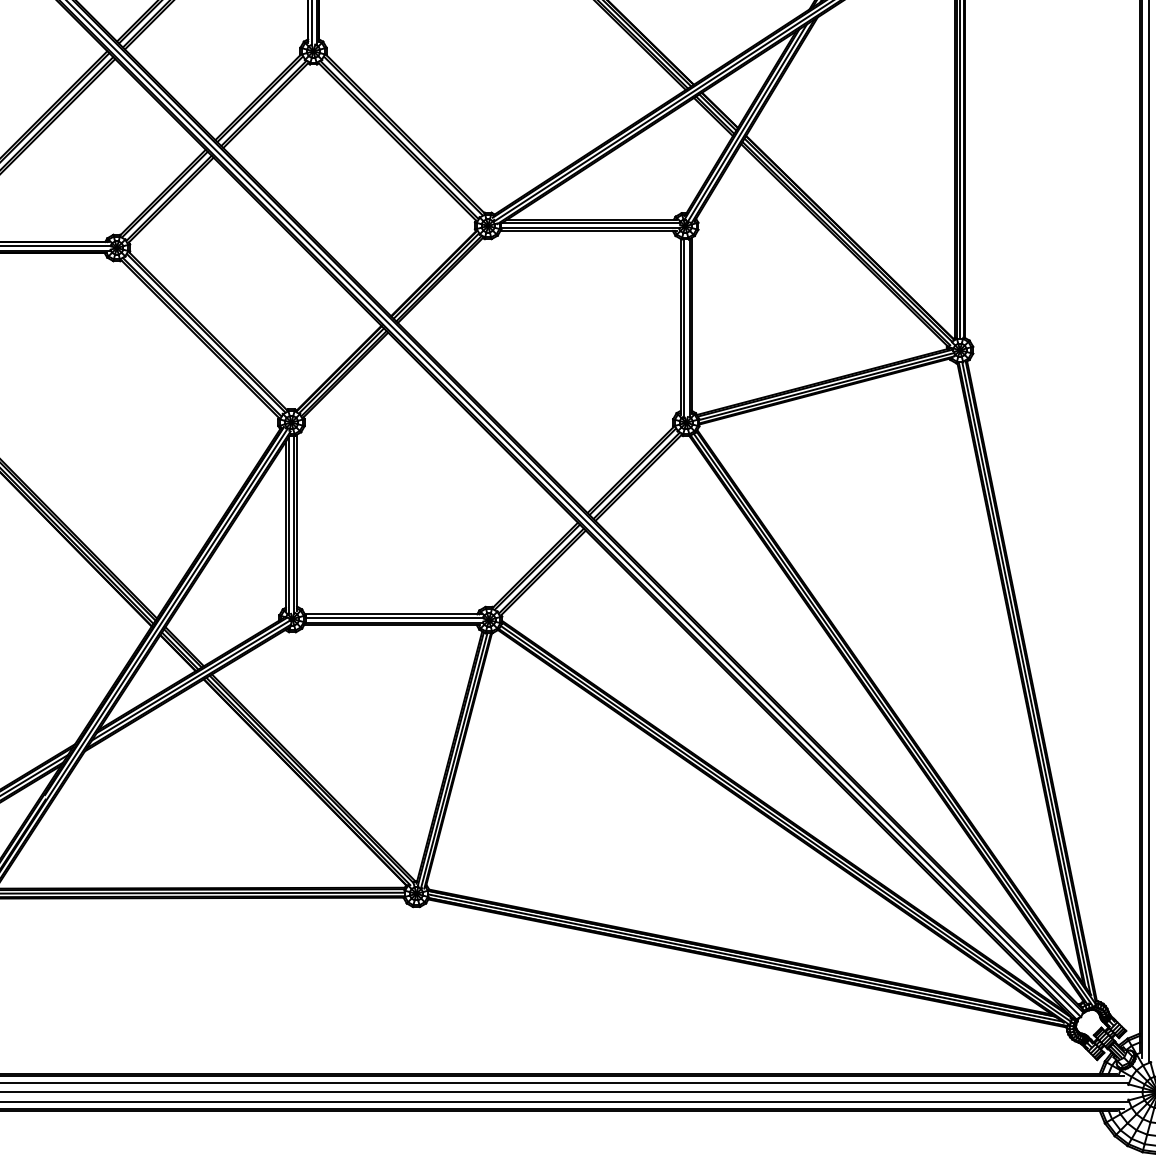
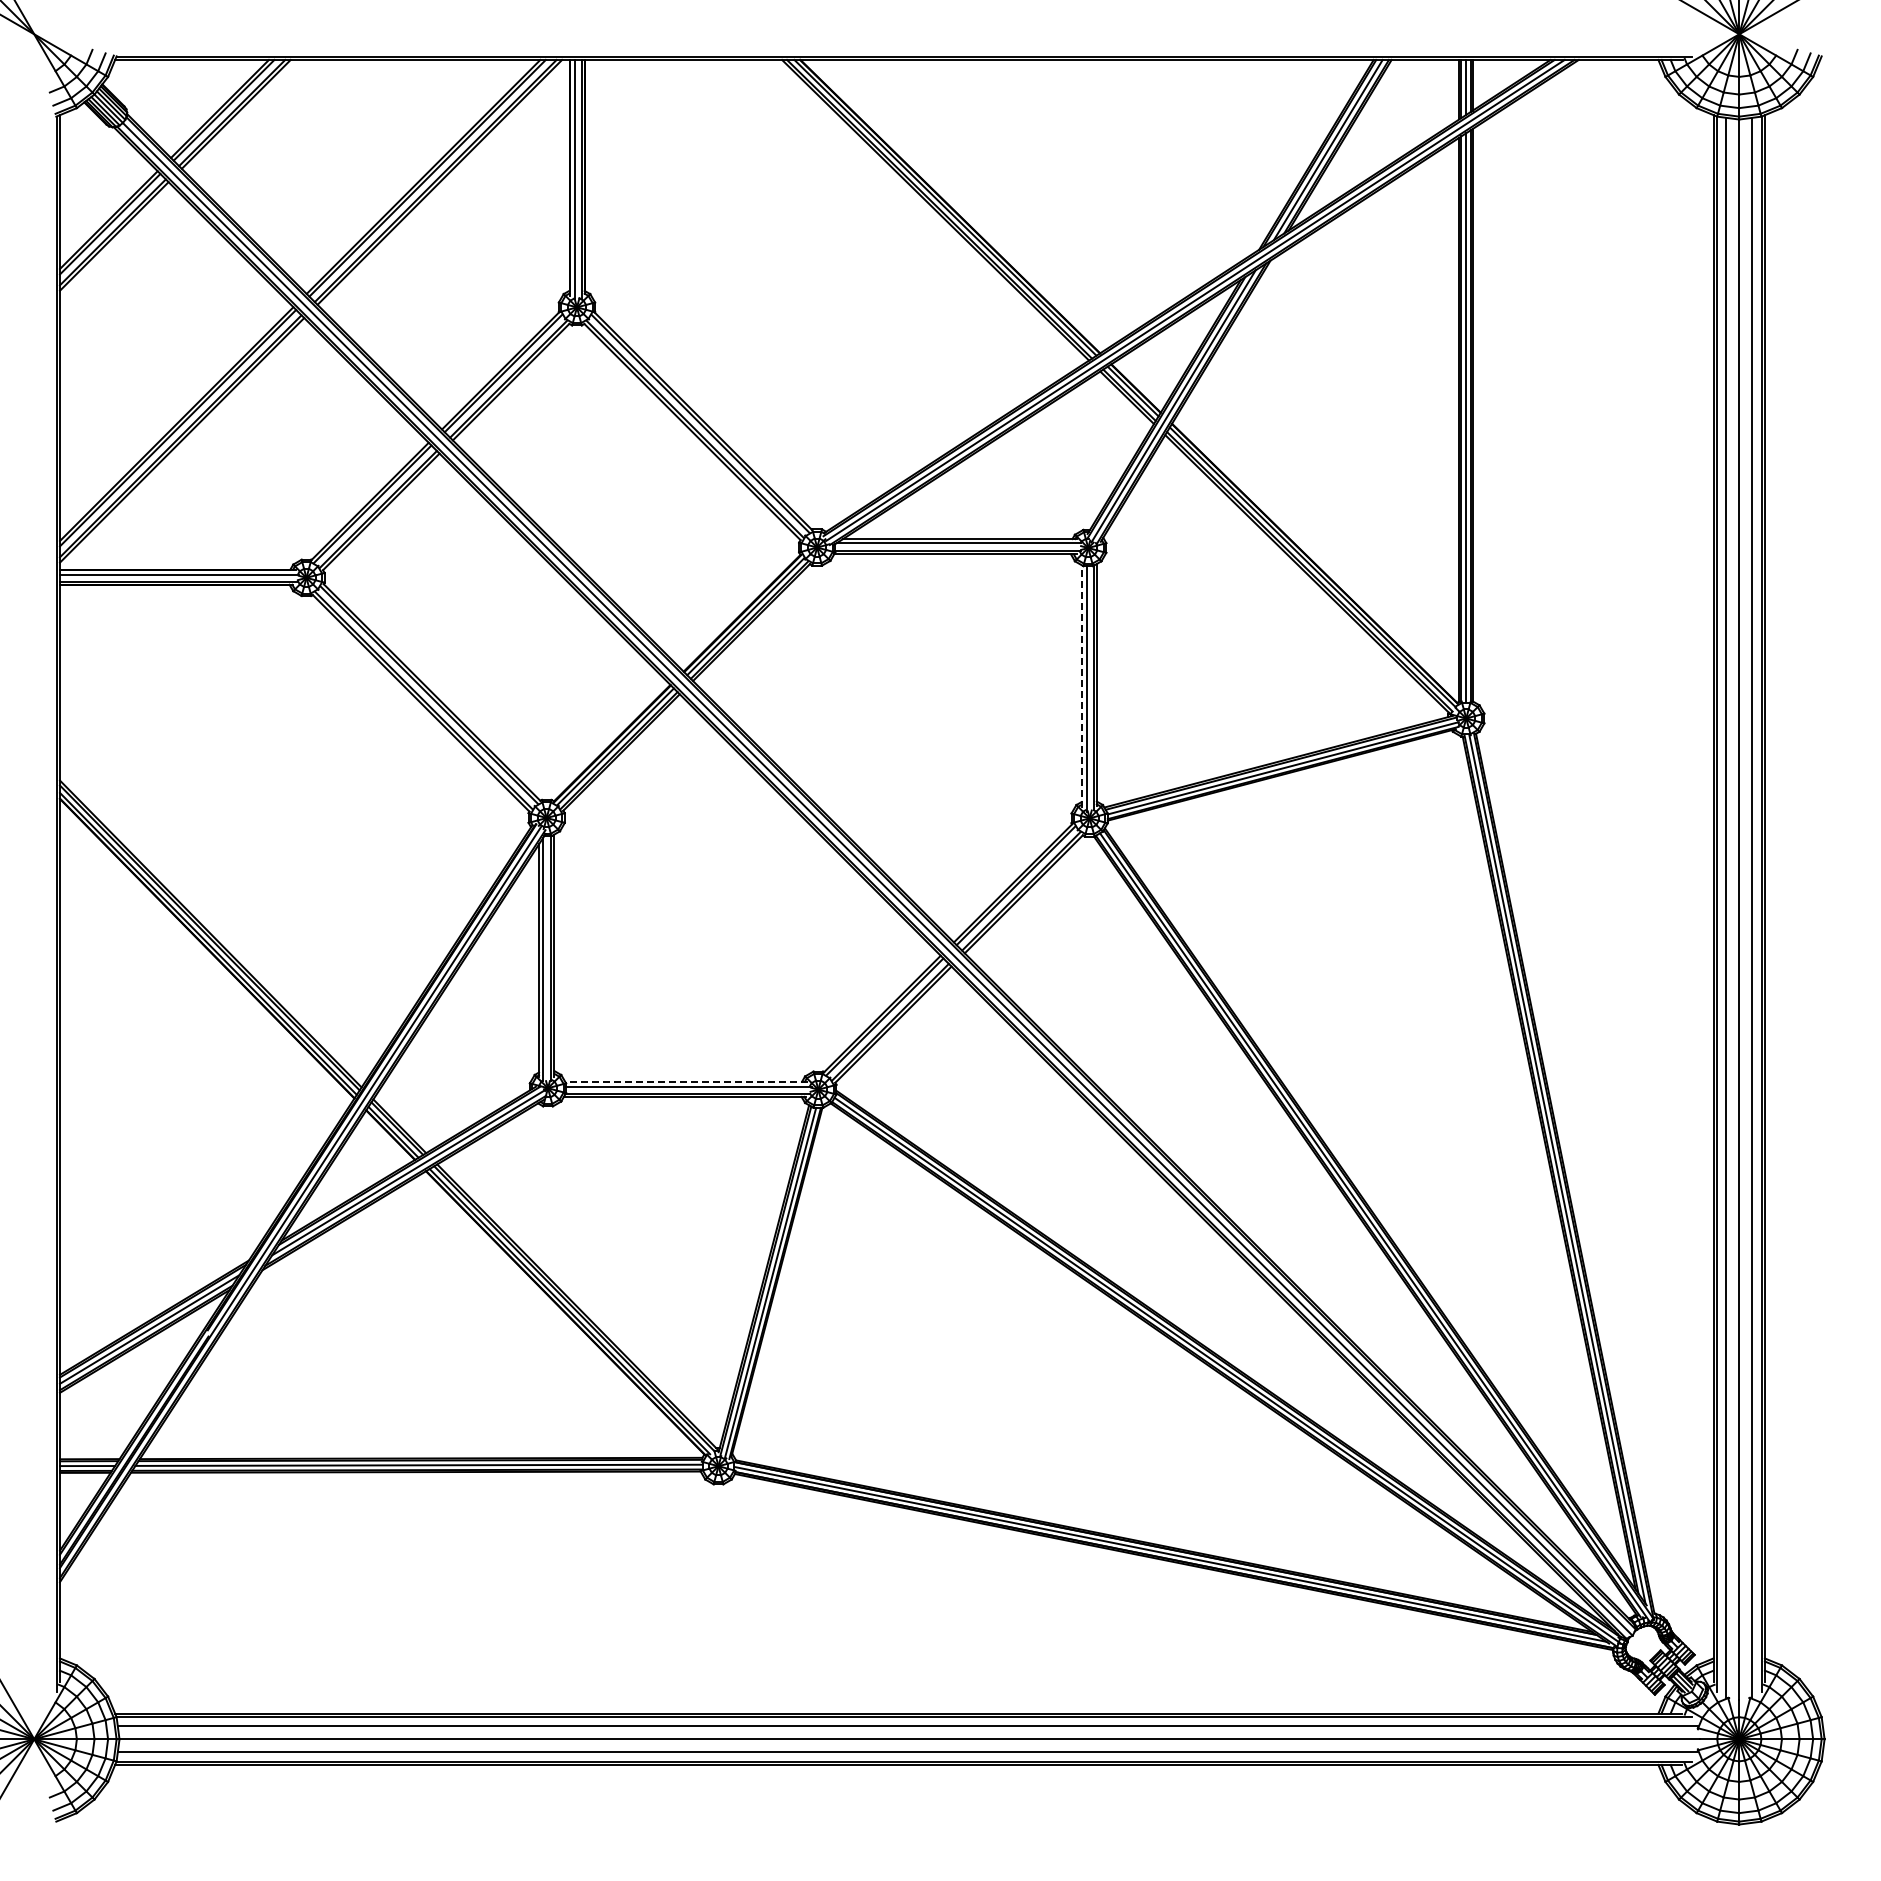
line: (680, 326) -> (1081, 686), solid -> dashed
line: (393, 614) -> (686, 1081), solid -> dashed

